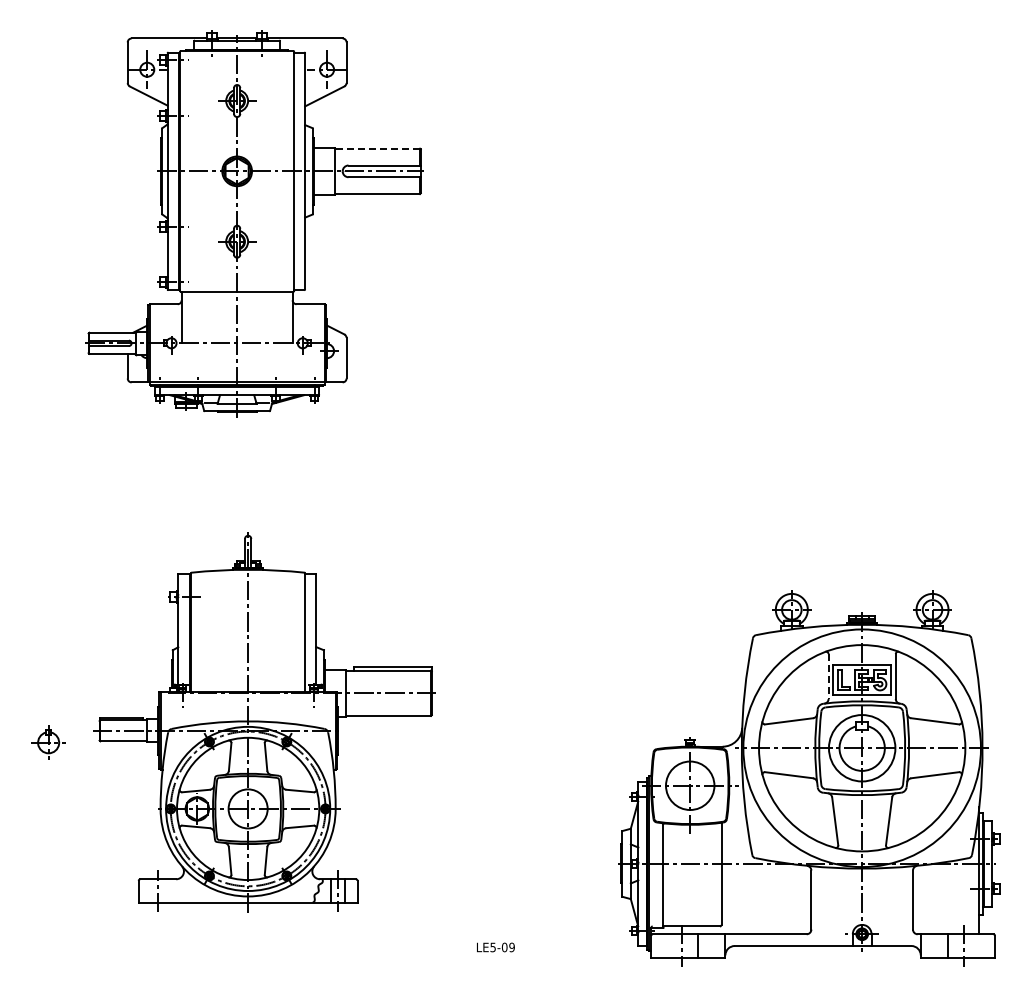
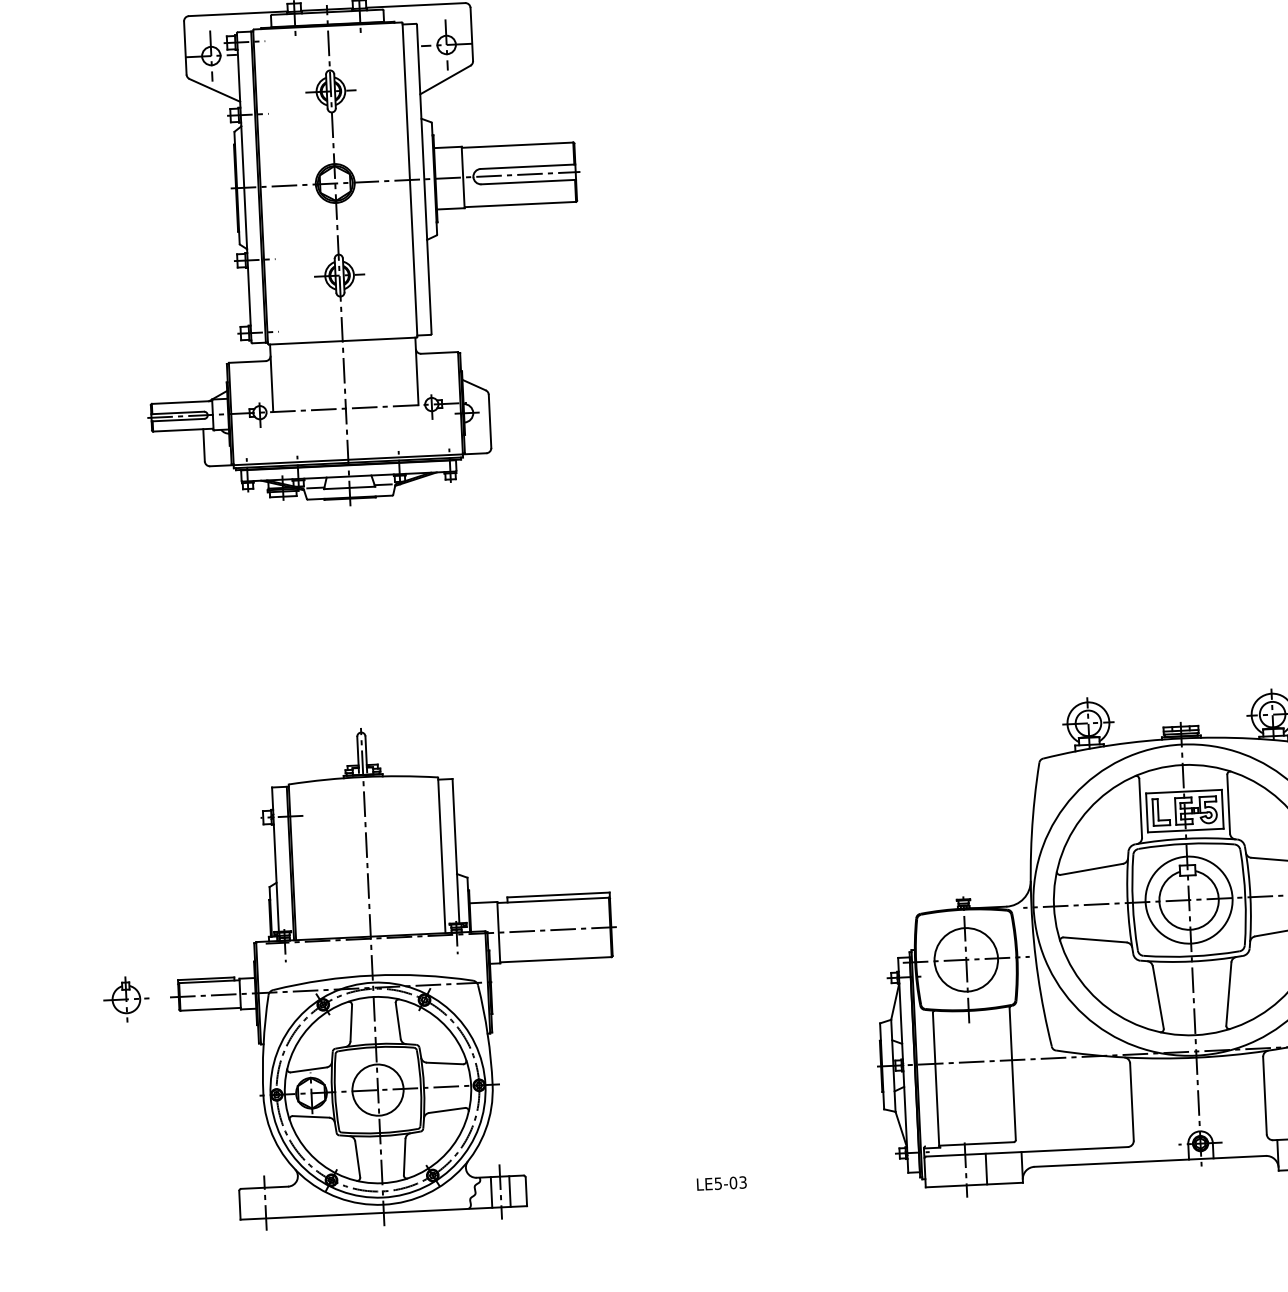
line: (377, 148) -> (517, 144), dashed -> solid
line: (828, 677) -> (1140, 809), dashed -> solid
part: (264, 722) -> (394, 975), moved
part: (48, 742) -> (126, 999), moved
text: (511, 946) -> (742, 1181), LE5-09 -> LE5-03

